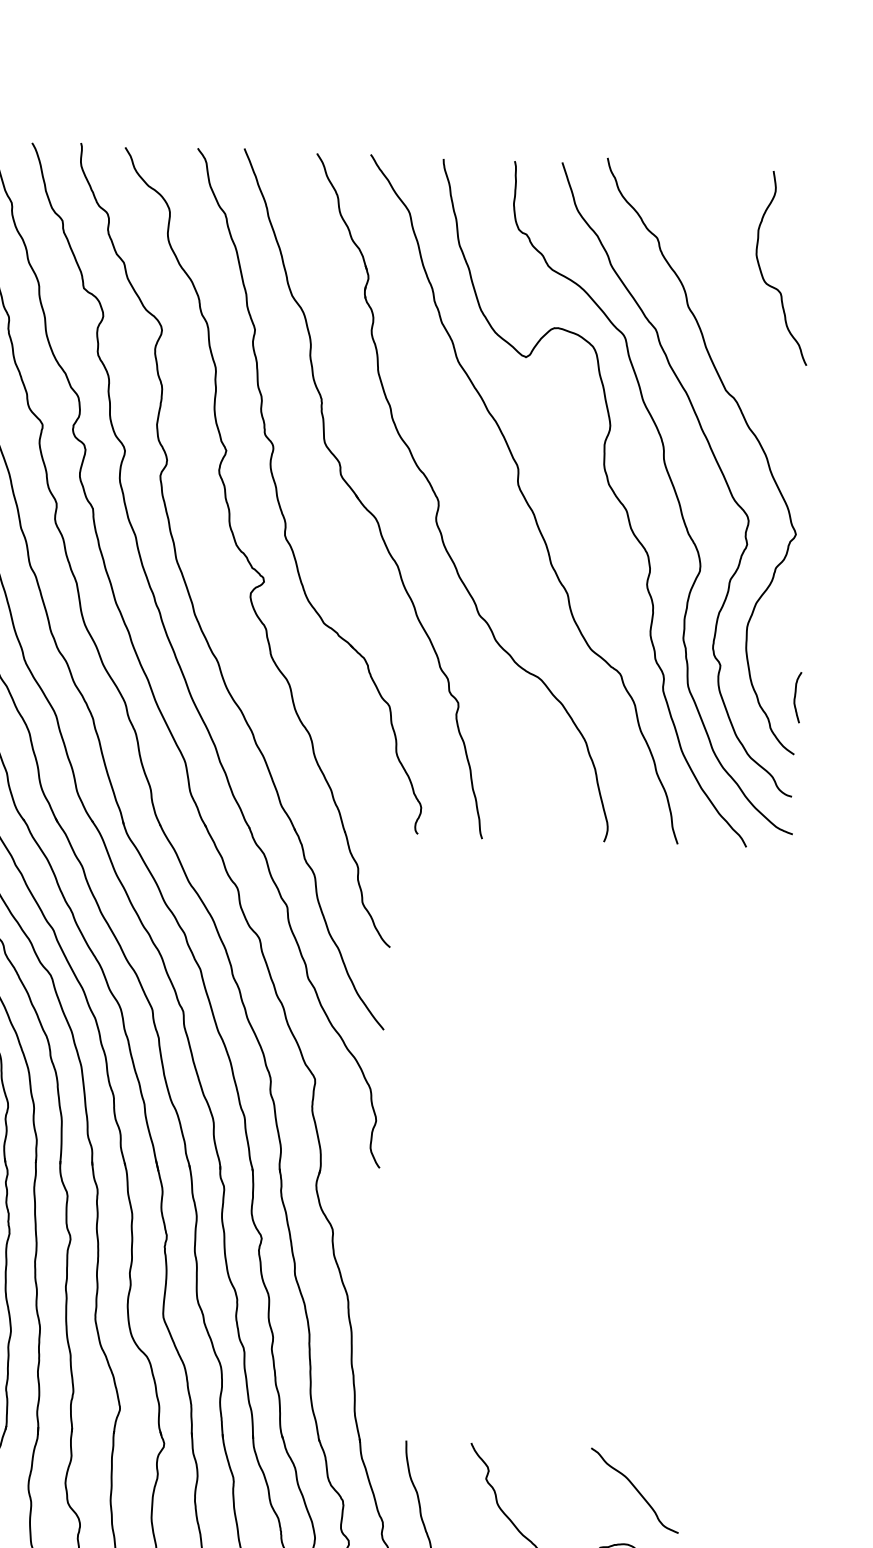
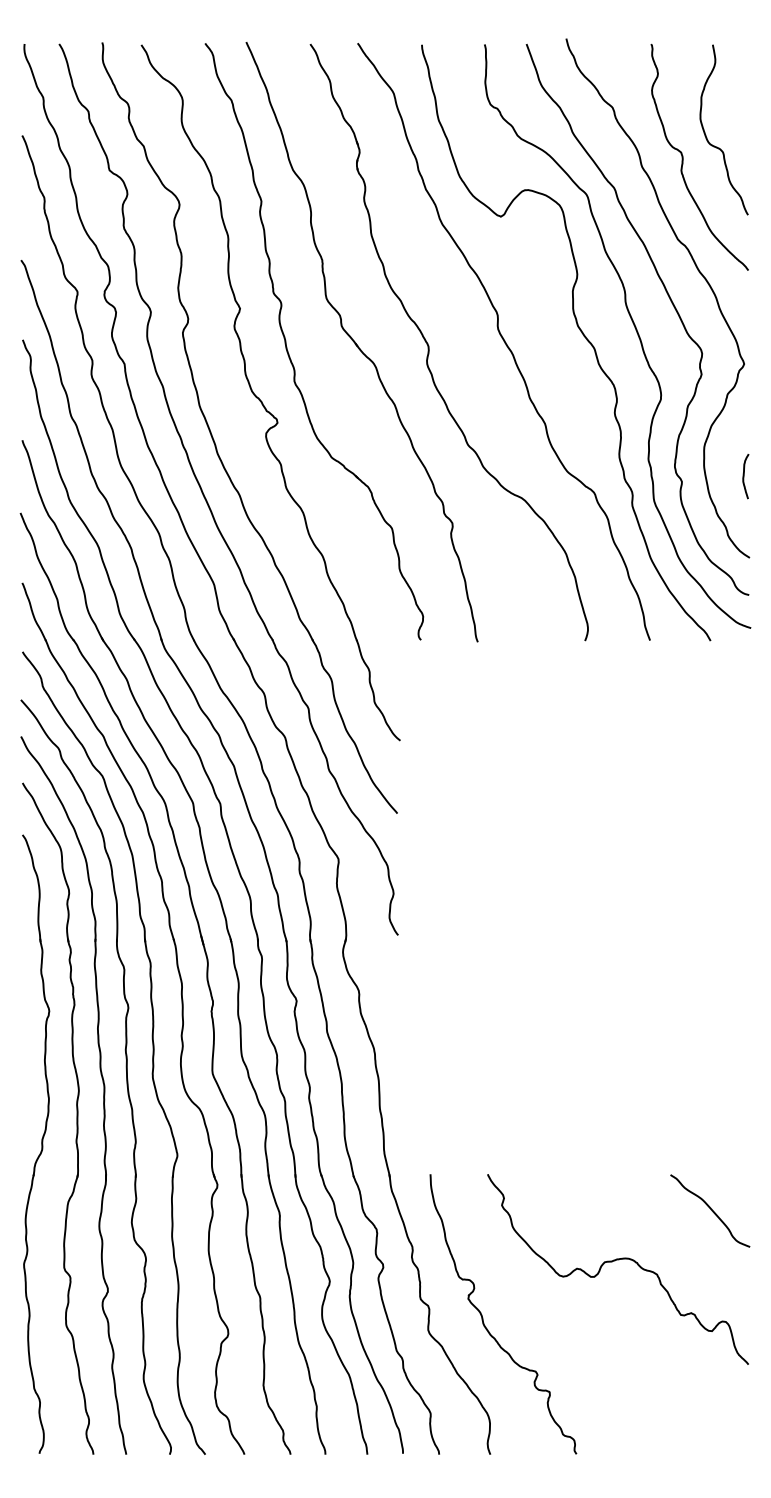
curve: (735, 296) -> (683, 156), added
curve: (795, 697) -> (744, 476), moved
curve: (635, 1489) -> (710, 1209), moved

